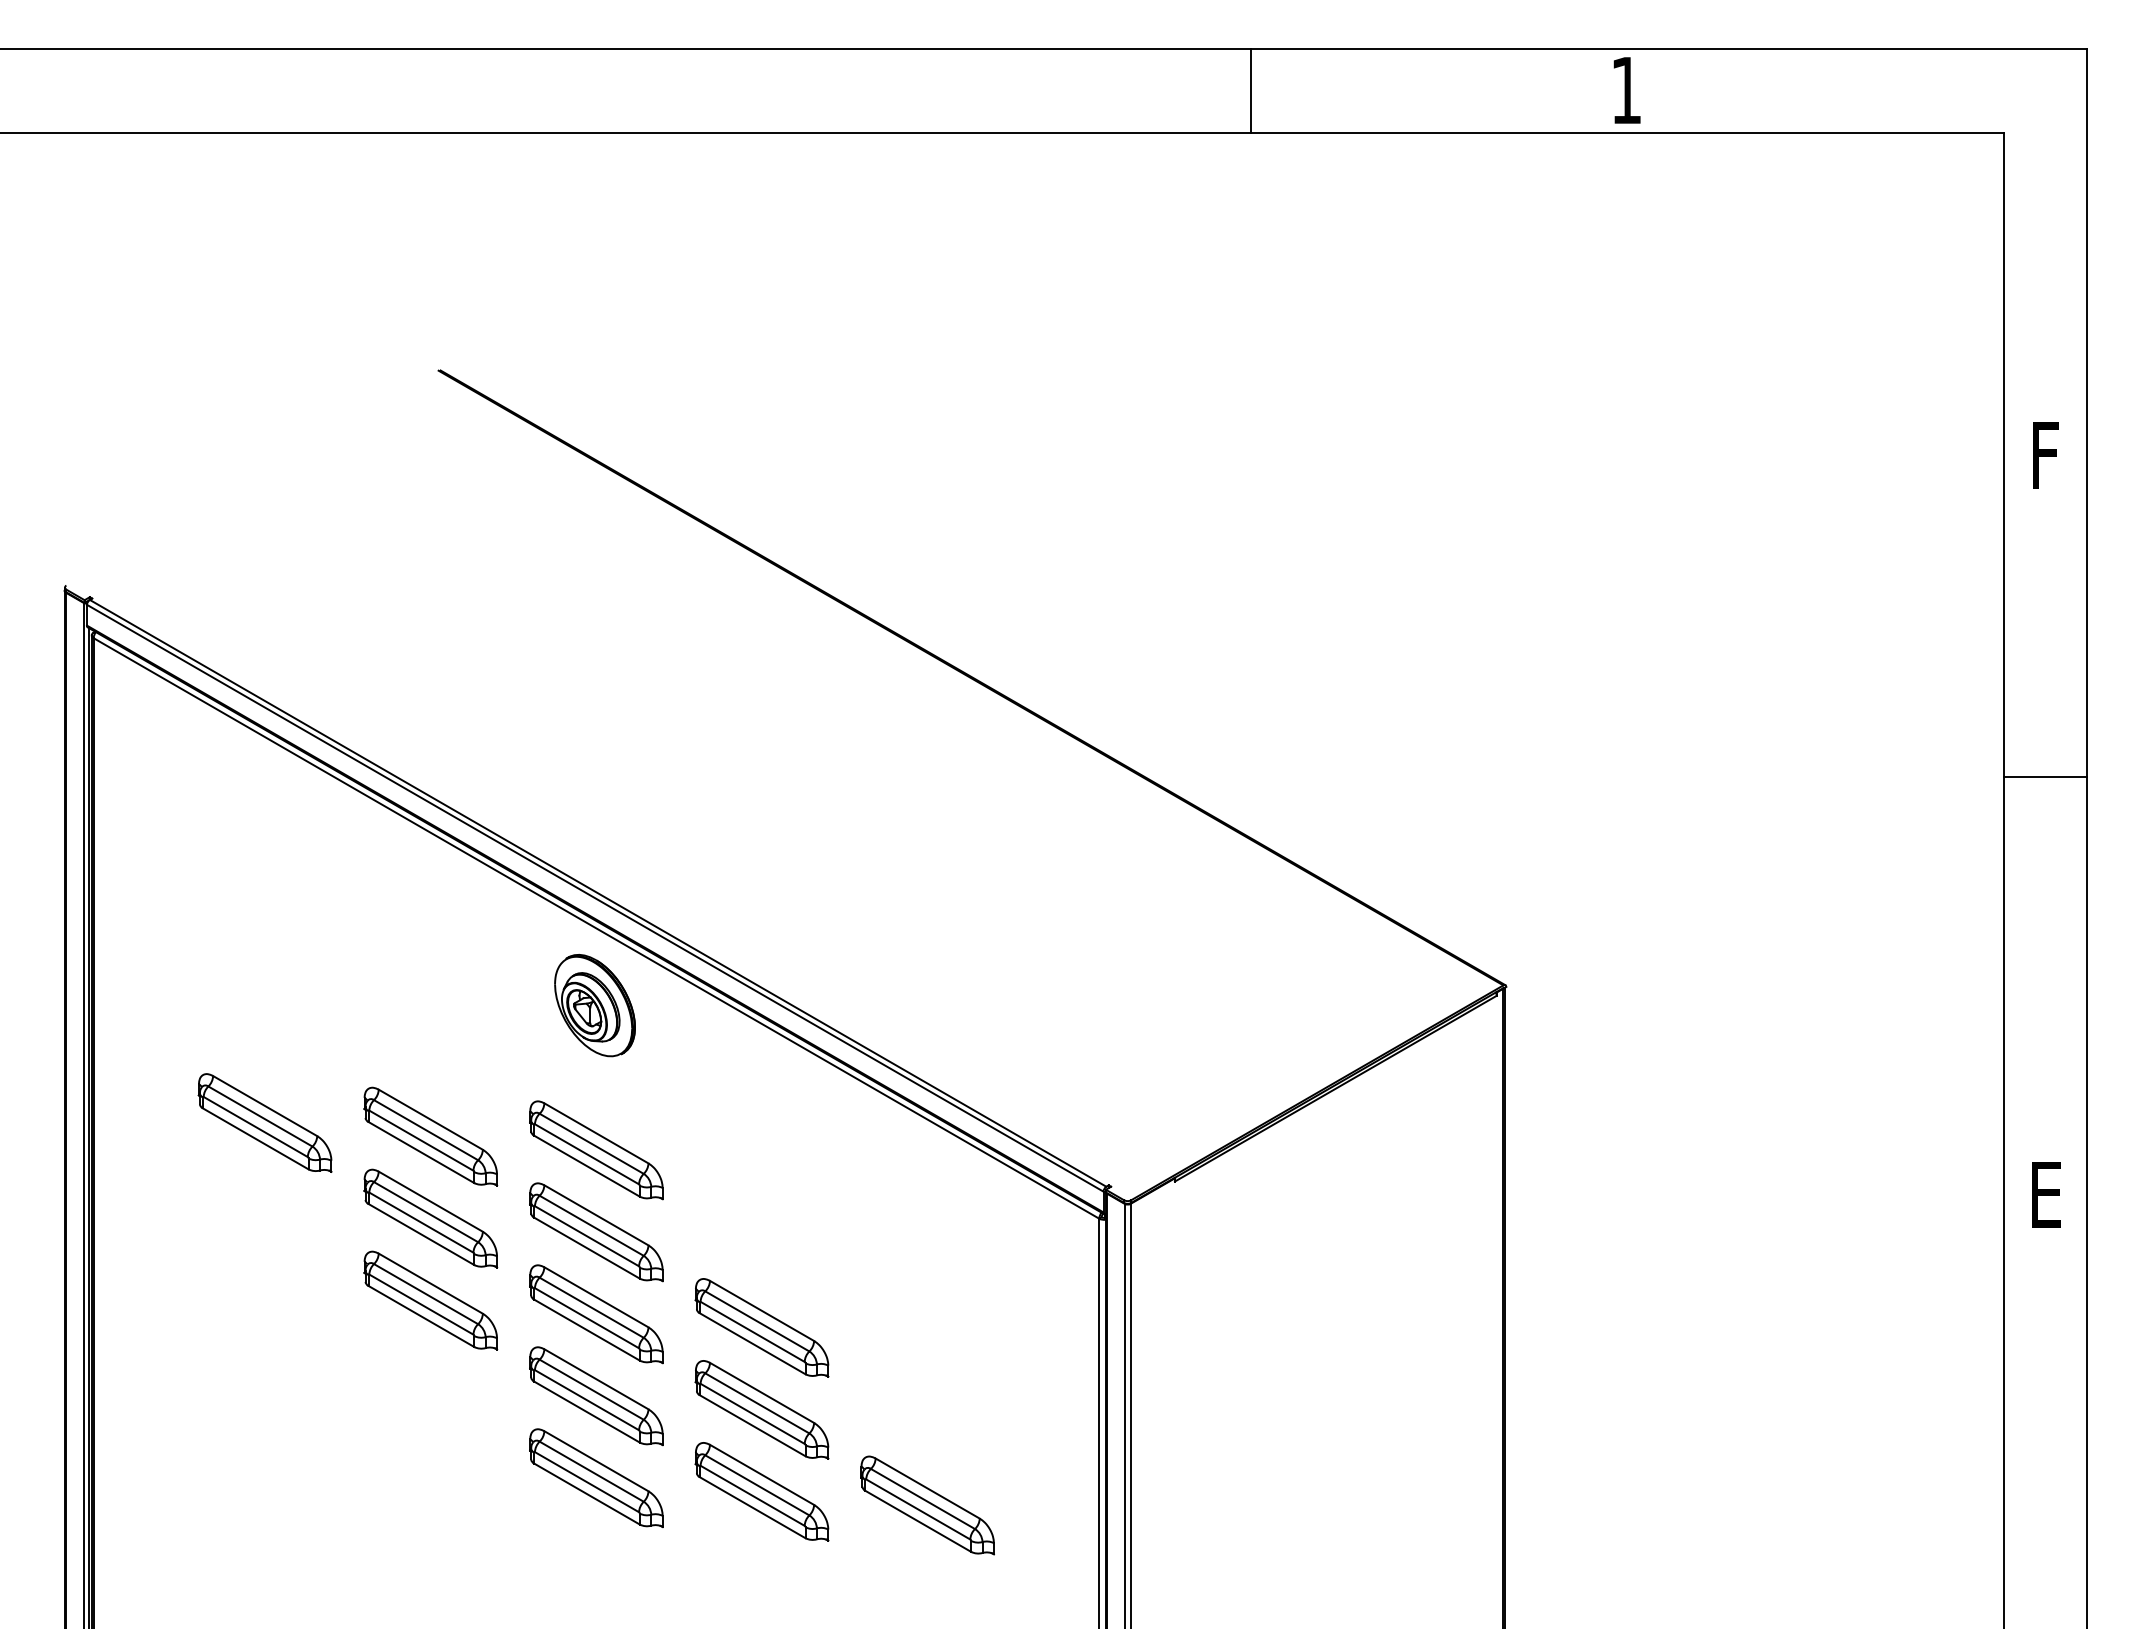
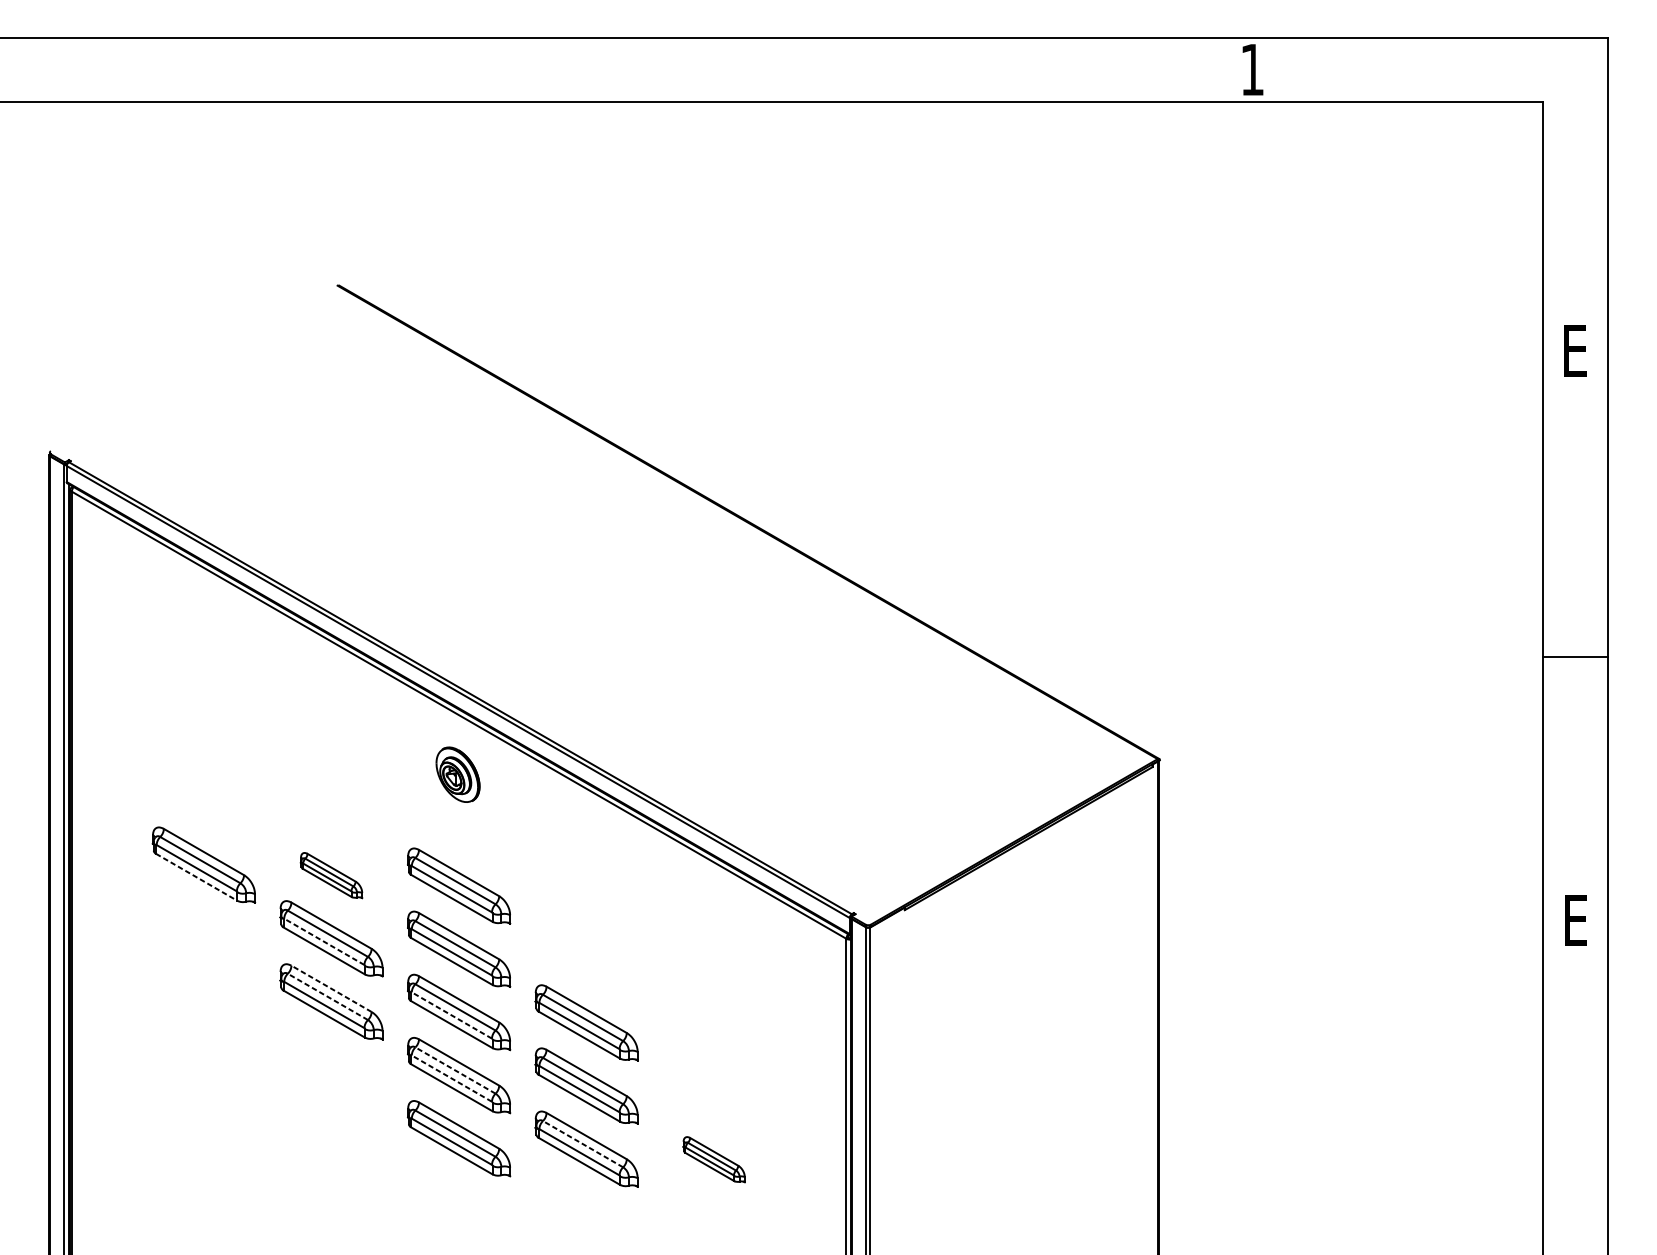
line: (1250, 90) -> (962, 69), removed
text: (2045, 455) -> (1575, 350), F -> E
line: (2045, 776) -> (1575, 656), moved
part: (594, 1005) -> (457, 774), size x0.7
part: (430, 1136) -> (331, 875), size x0.6
line: (256, 1139) -> (197, 877), solid -> dashed
line: (420, 1222) -> (323, 941), solid -> dashed
line: (430, 1283) -> (331, 988), solid -> dashed
line: (425, 1293) -> (327, 996), solid -> dashed
line: (586, 1317) -> (451, 1014), solid -> dashed
line: (591, 1389) -> (455, 1070), solid -> dashed
line: (586, 1399) -> (451, 1078), solid -> dashed
line: (756, 1485) -> (582, 1144), solid -> dashed
part: (927, 1505) -> (714, 1159), size x0.6

